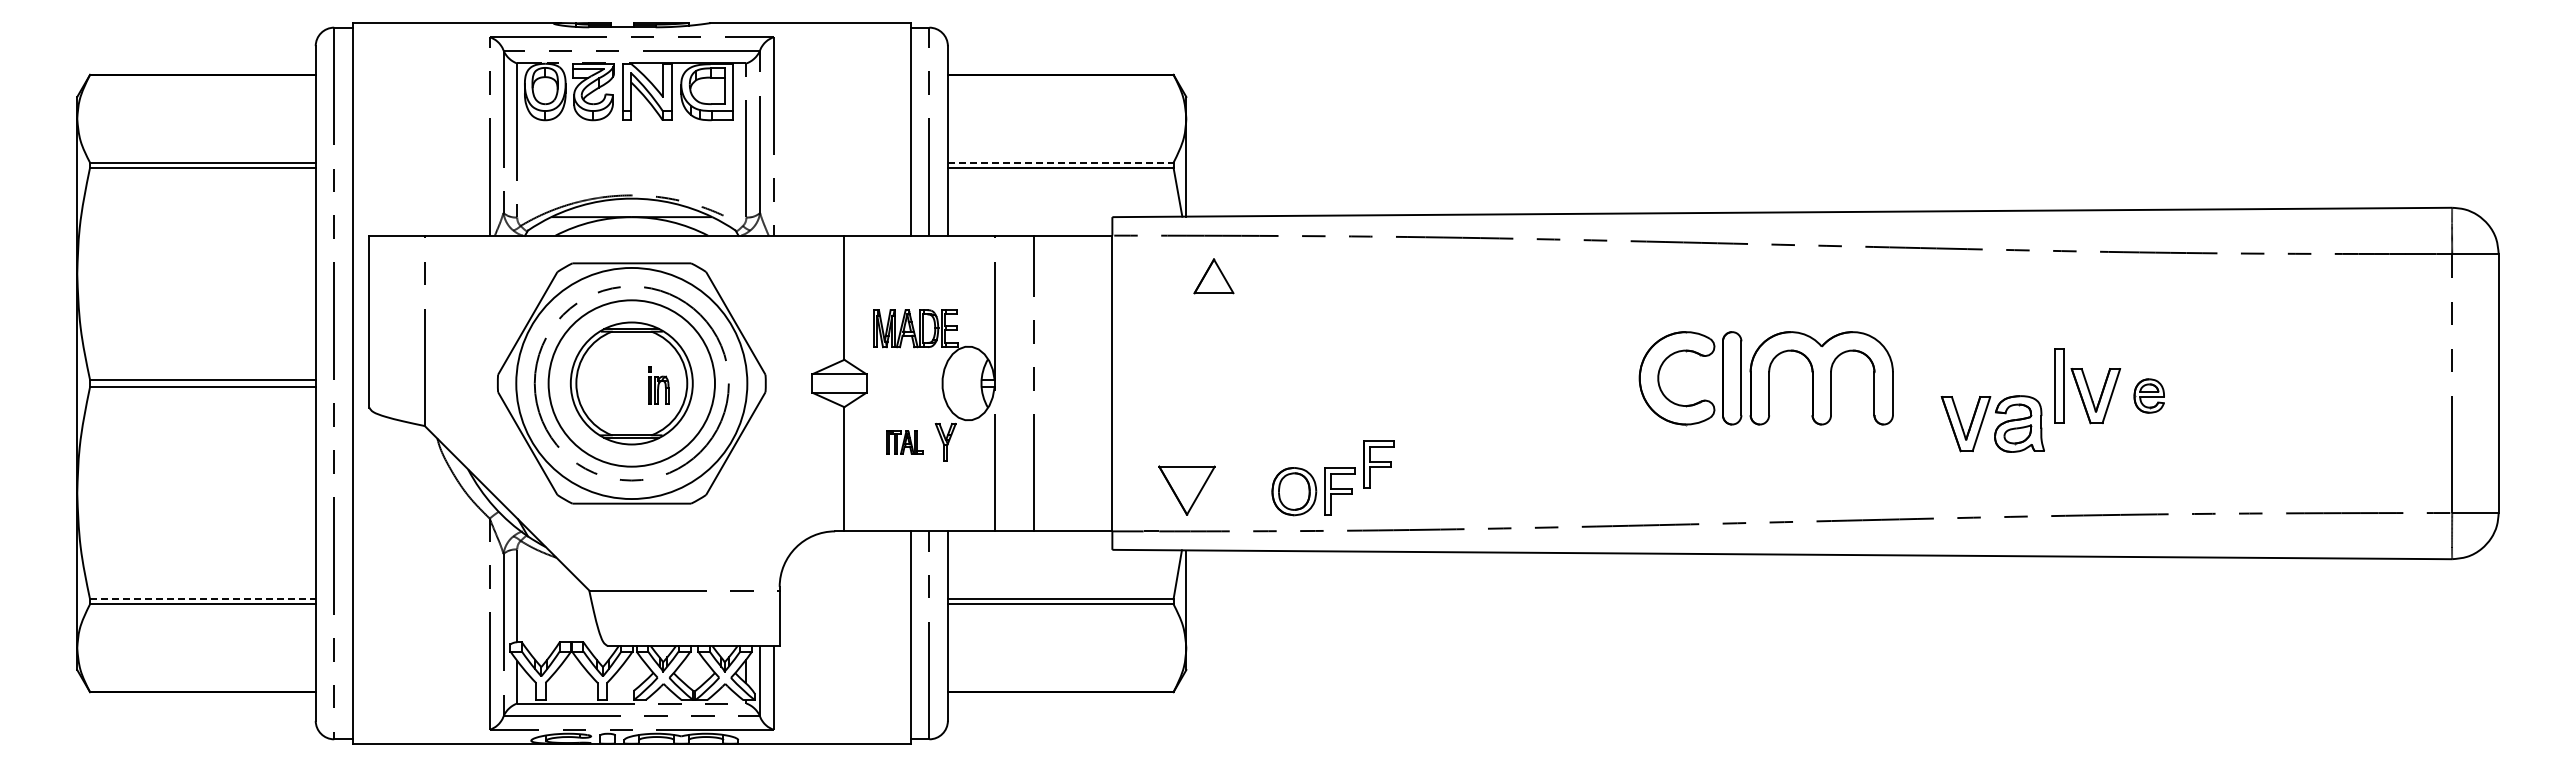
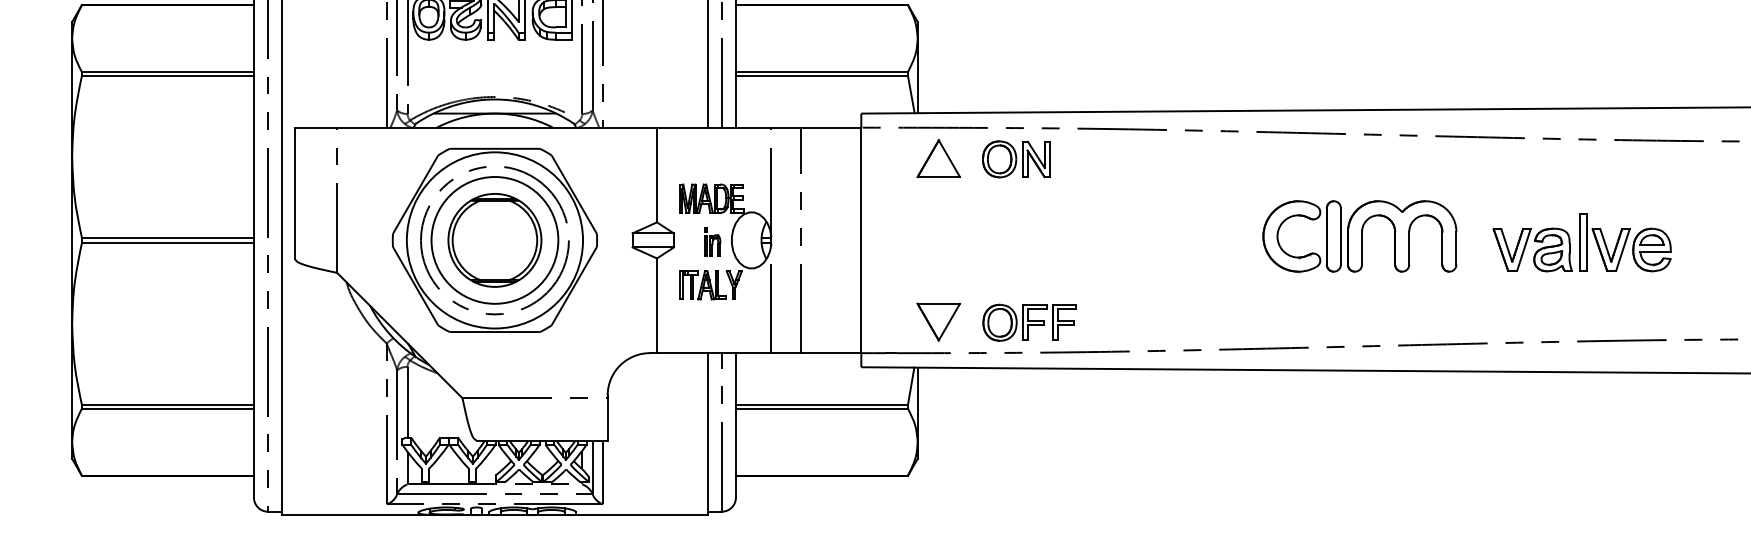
line: (1060, 162) -> (821, 71), dashed -> solid
part: (1213, 276) -> (938, 158), size x1.43
part: (1315, 276) -> (1016, 158), added
part: (658, 385) -> (712, 241), moved
part: (2148, 395) -> (1651, 249), size x1.67
part: (1992, 423) -> (1532, 249), moved
part: (904, 442) -> (702, 285), size x1.67
part: (1378, 464) -> (1064, 322), moved
part: (1186, 490) -> (938, 321), moved
line: (202, 599) -> (167, 405), dashed -> solid

